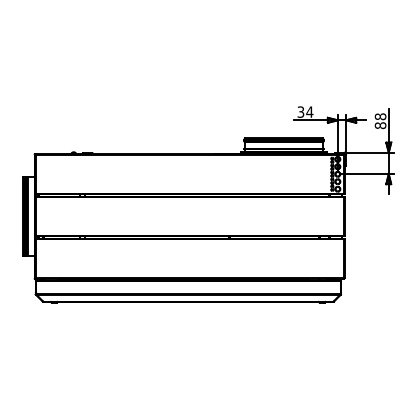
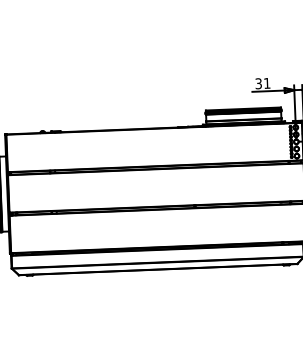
text: (309, 111) -> (266, 82), 34 -> 31

